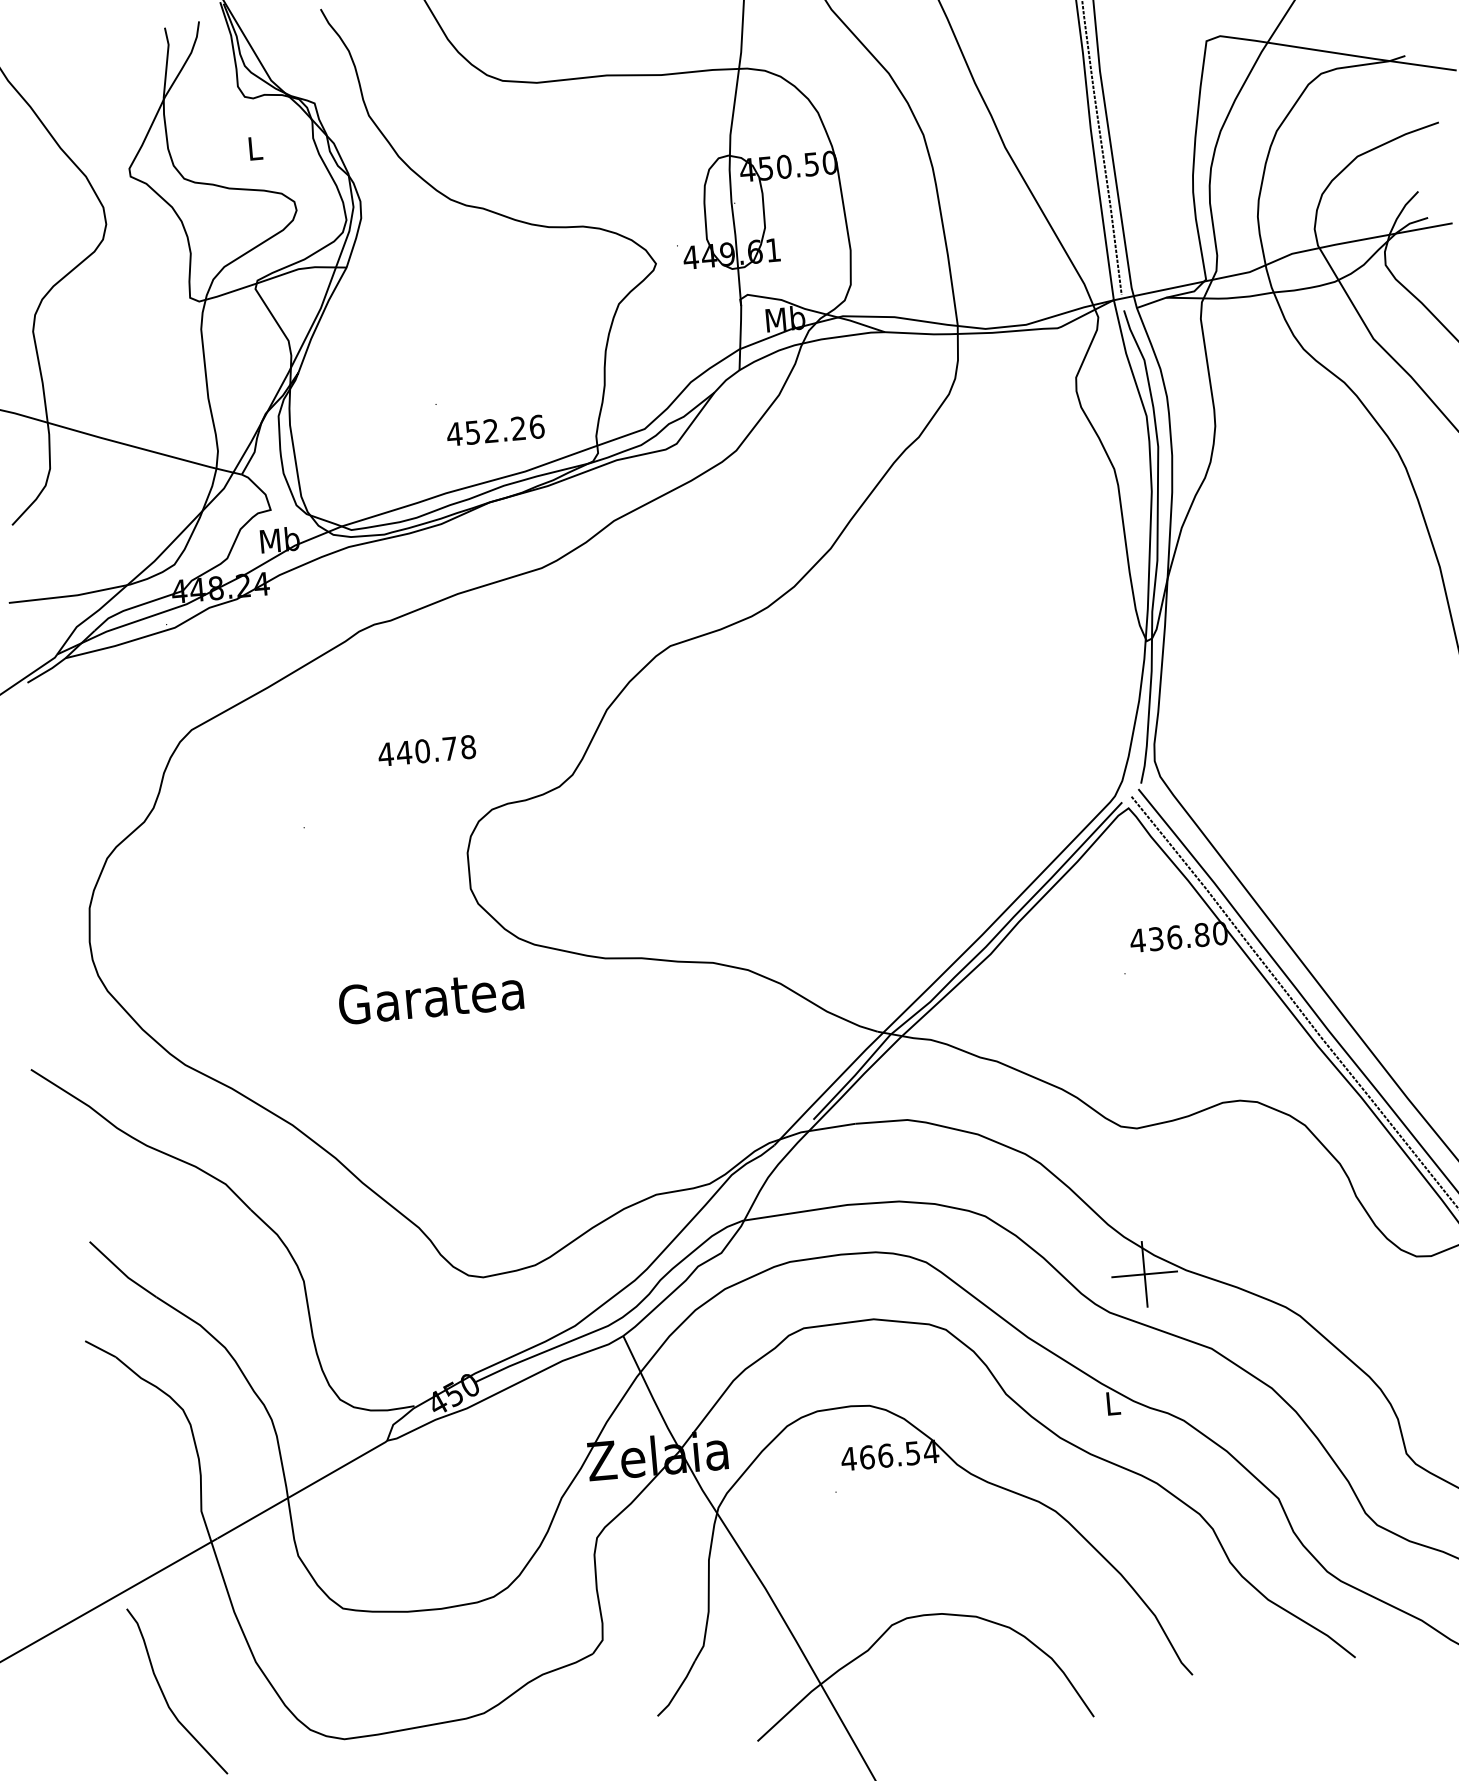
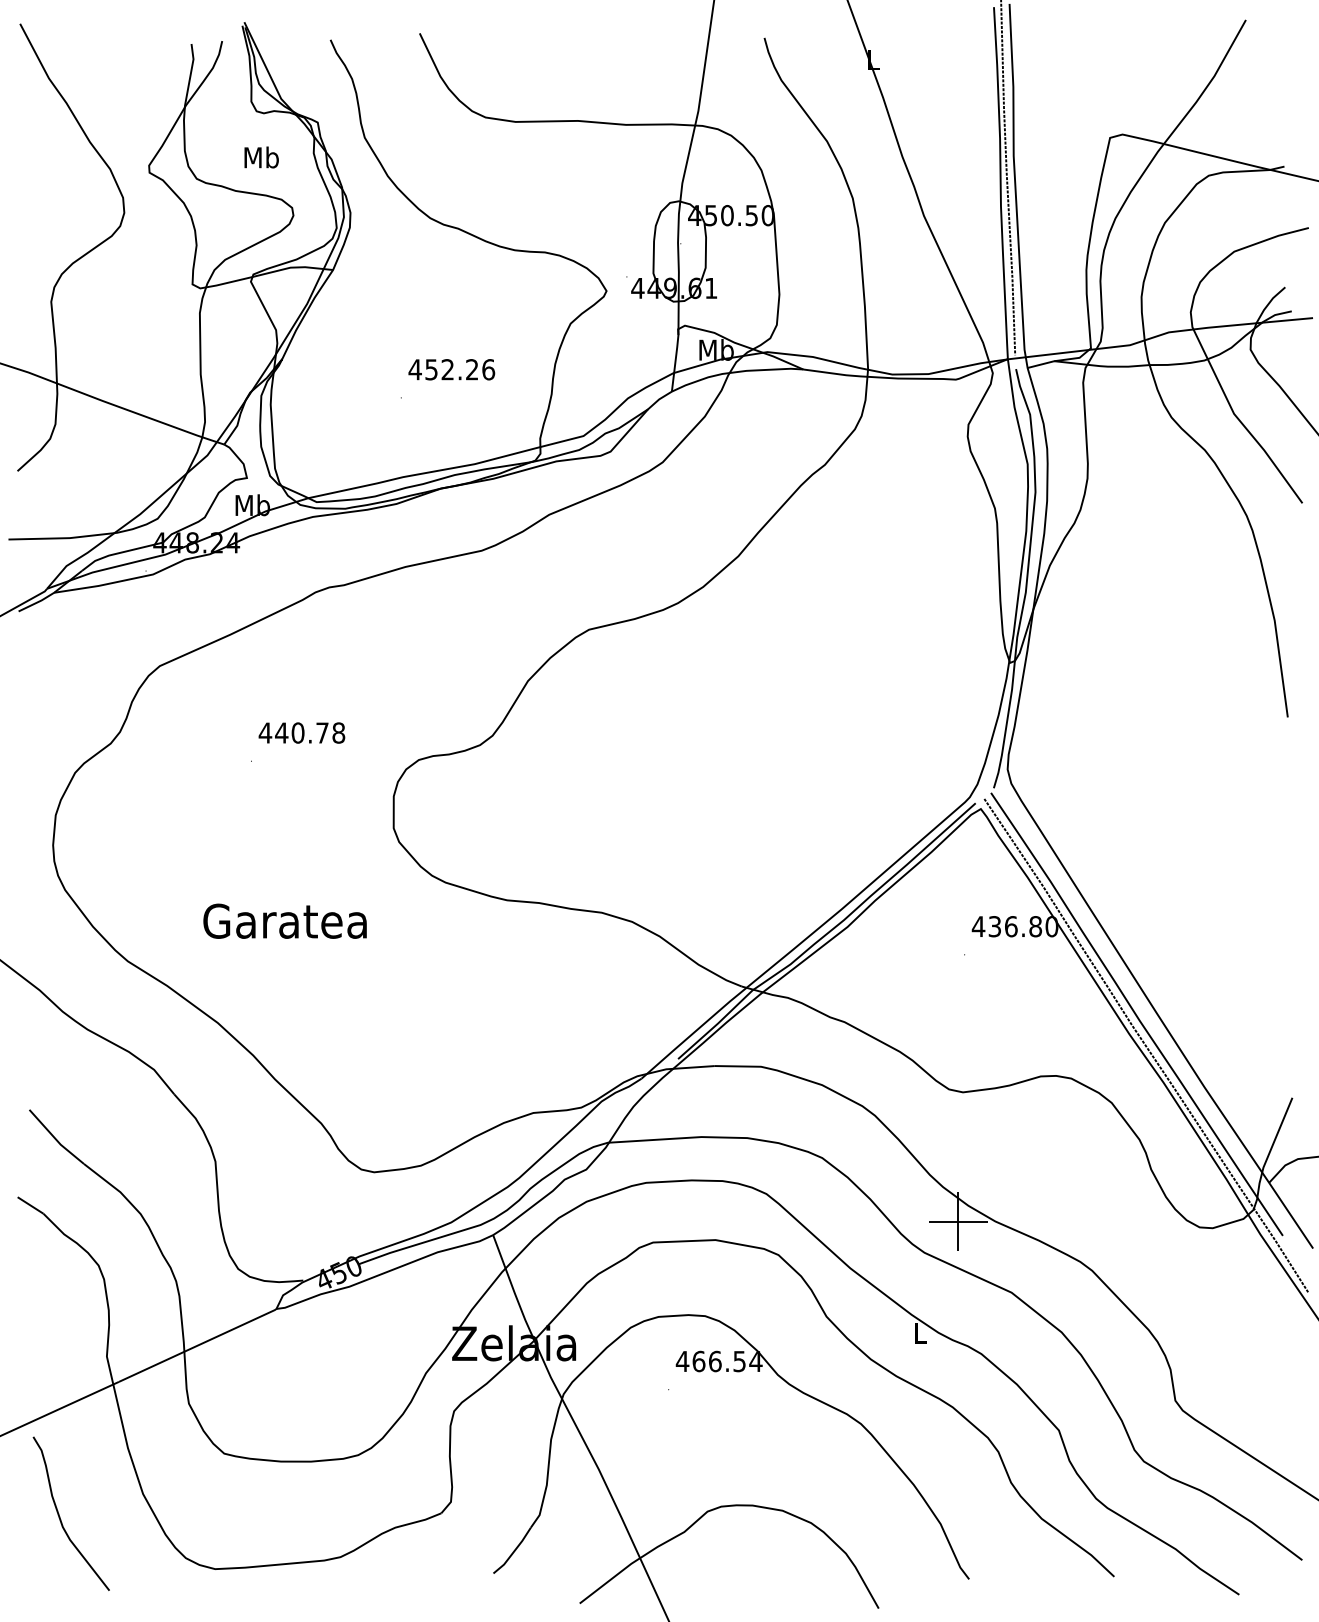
text: (254, 148) -> (261, 157), L -> Mb
text: (495, 430) -> (451, 369), moved
text: (426, 750) -> (301, 732), moved
text: (430, 996) -> (284, 920), moved

